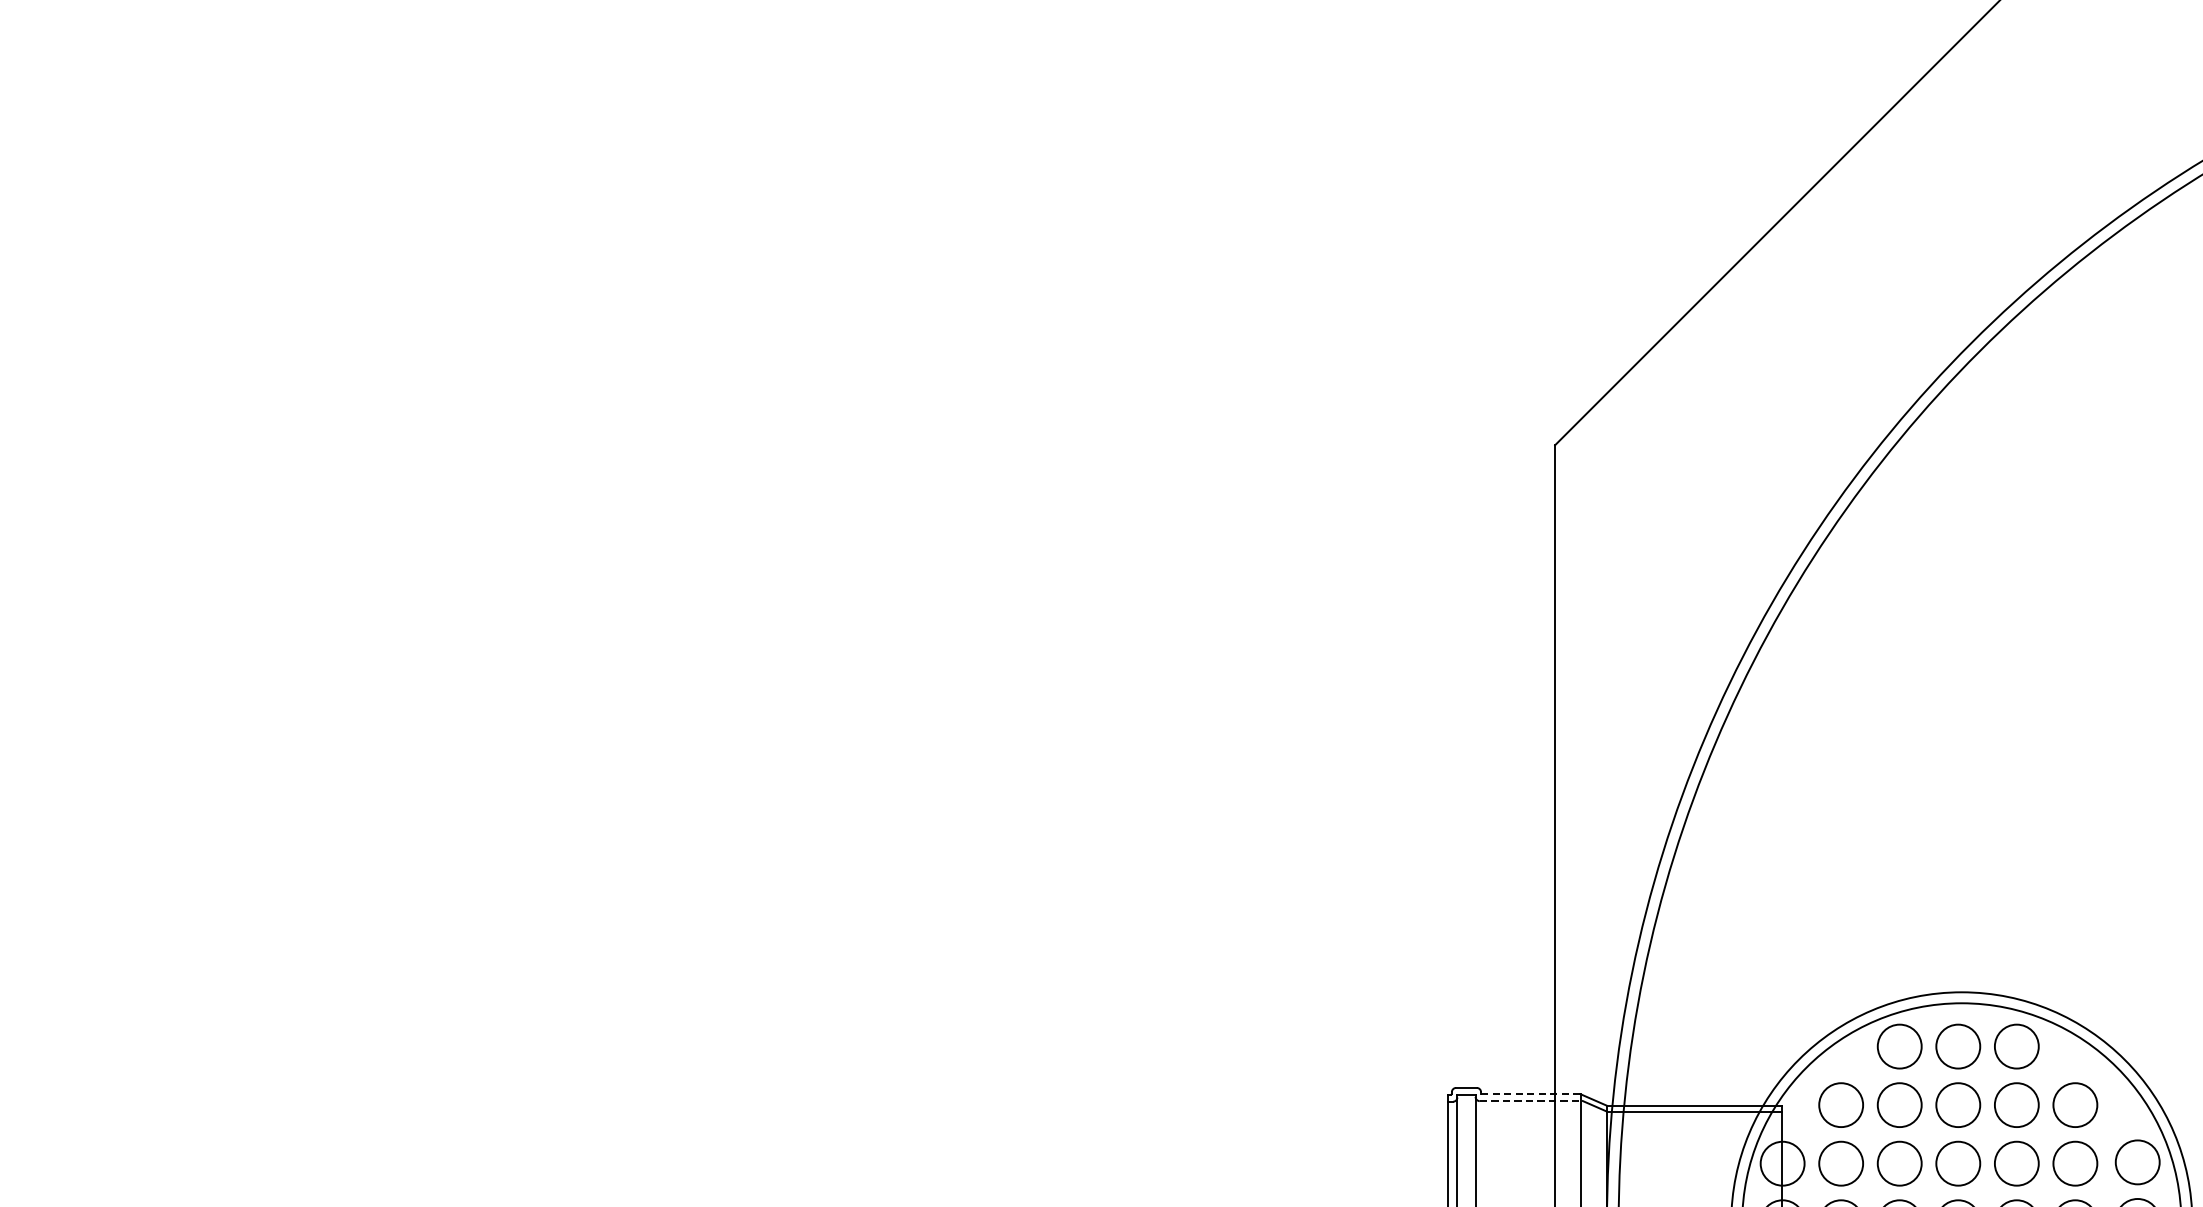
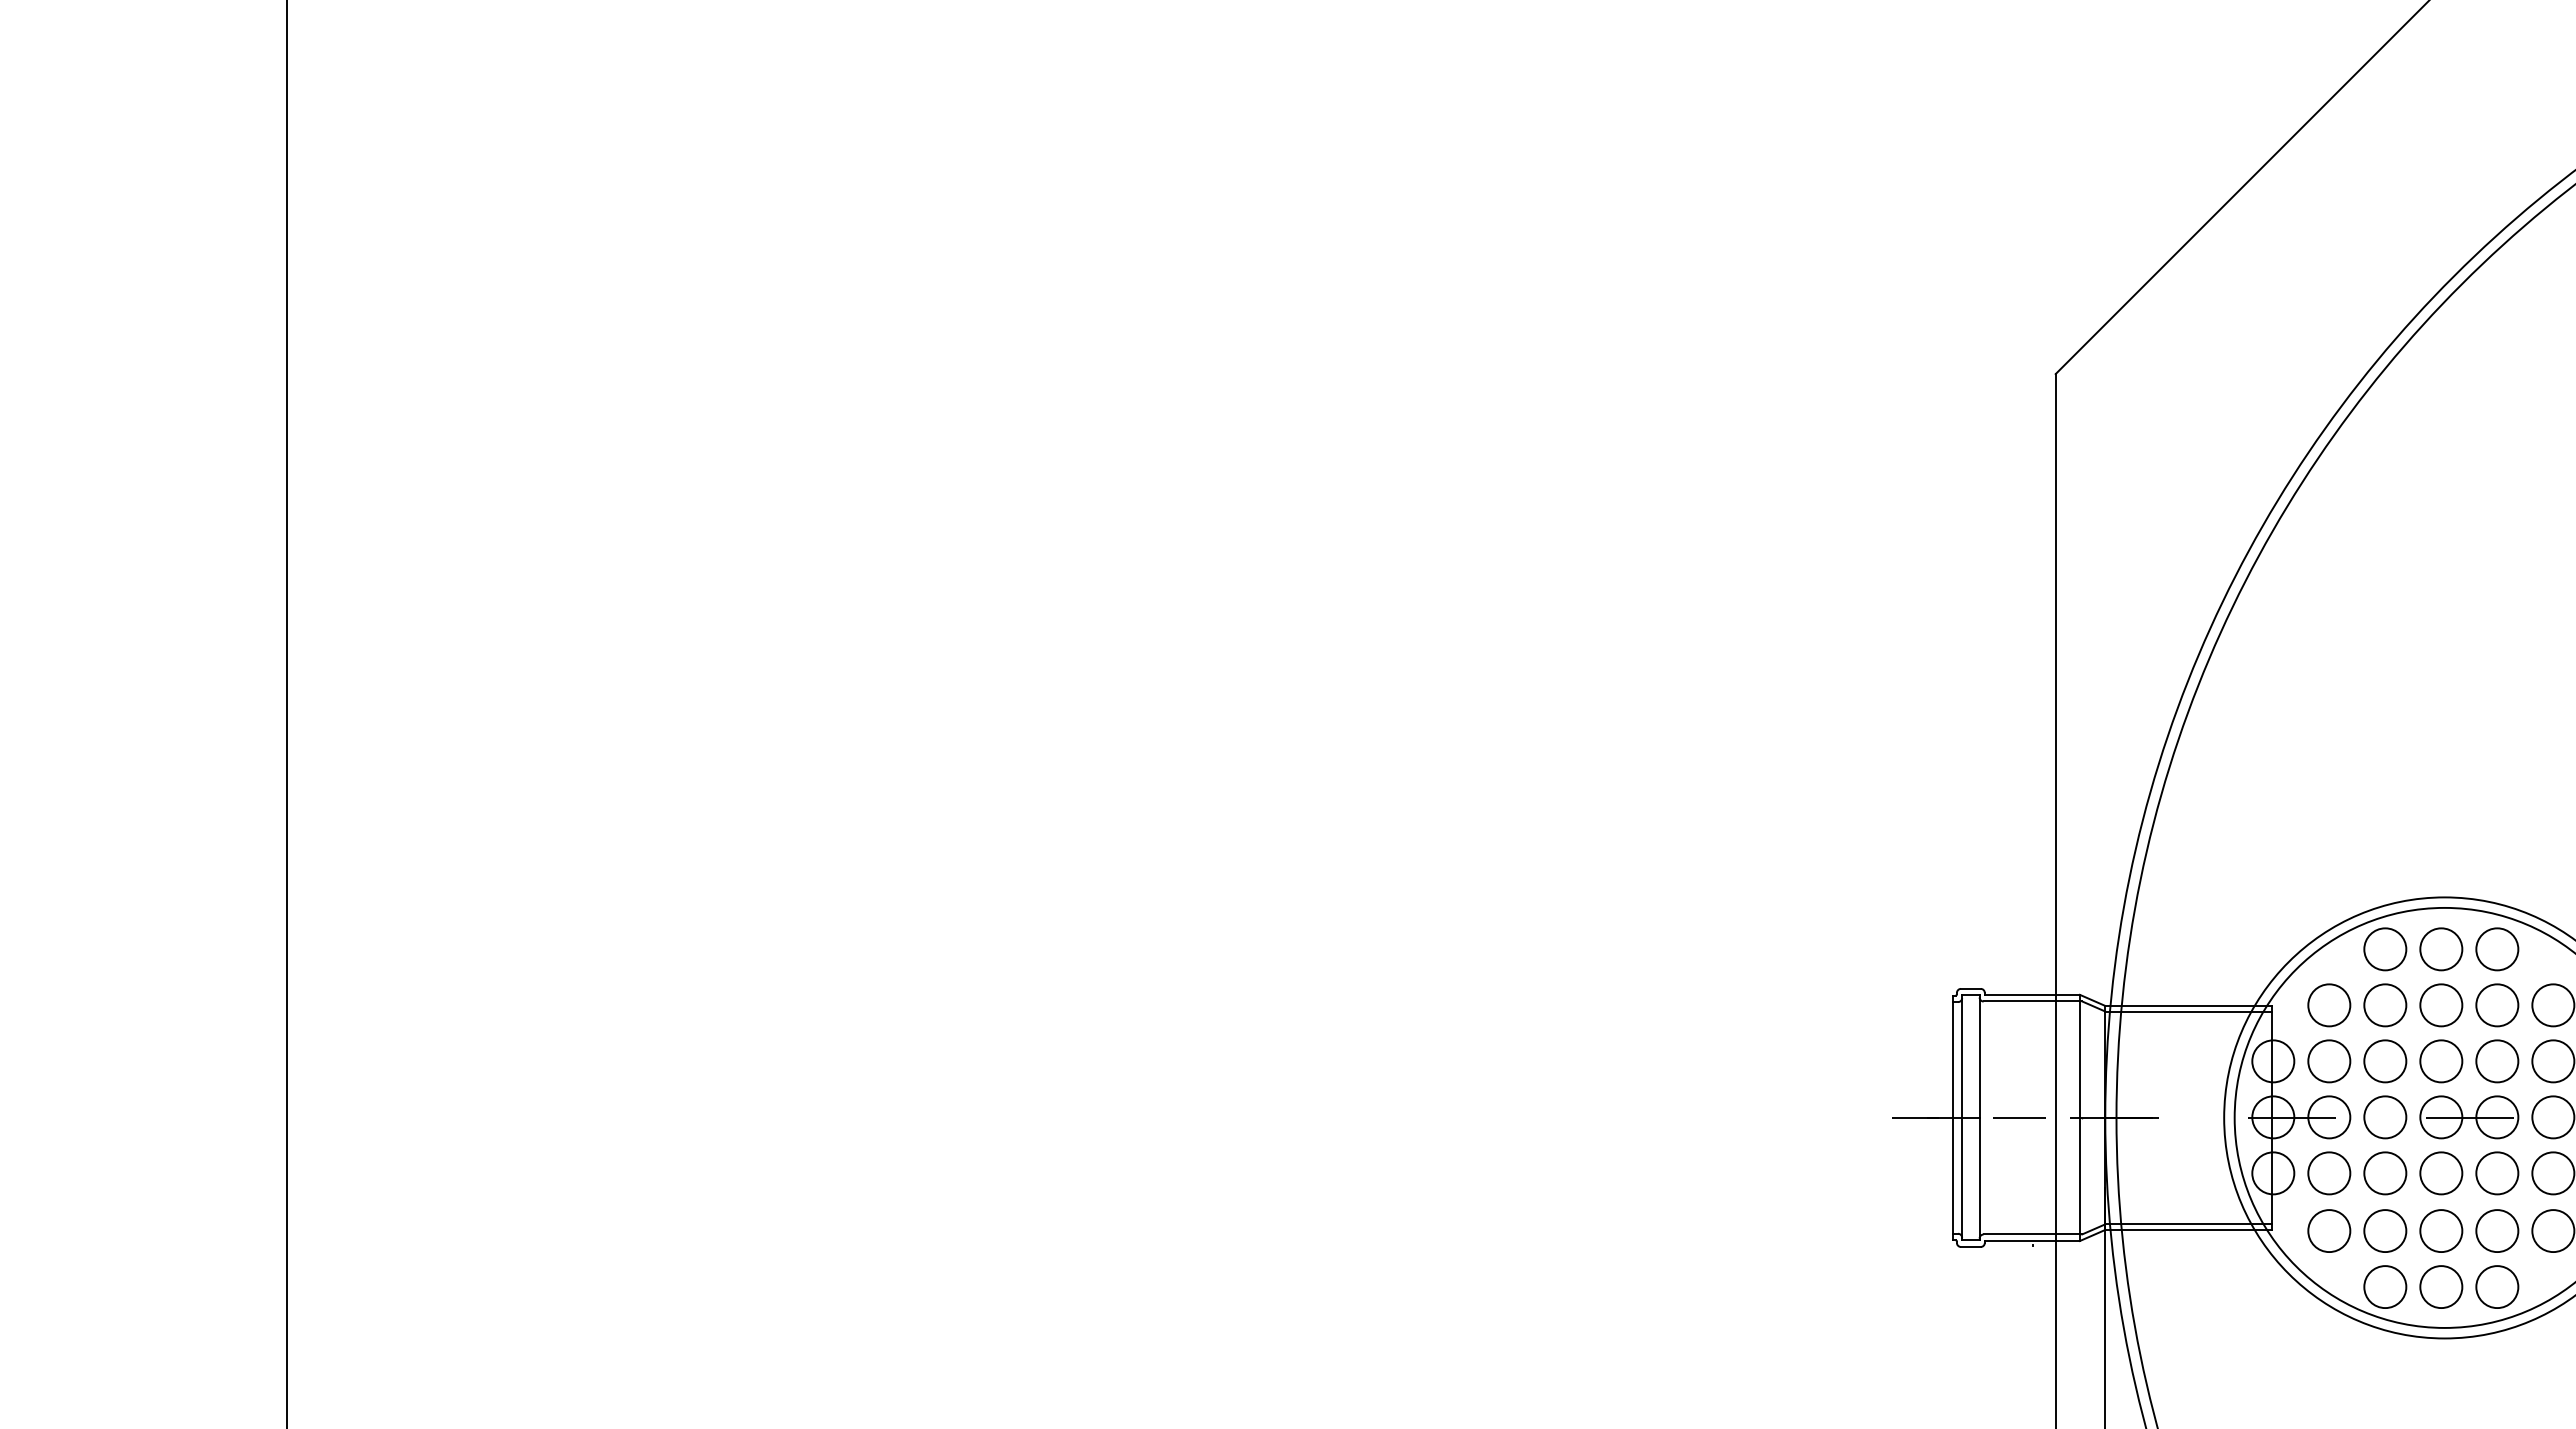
line: (1530, 1093) -> (2032, 994), dashed -> solid
line: (1531, 1101) -> (2033, 1001), dashed -> solid

